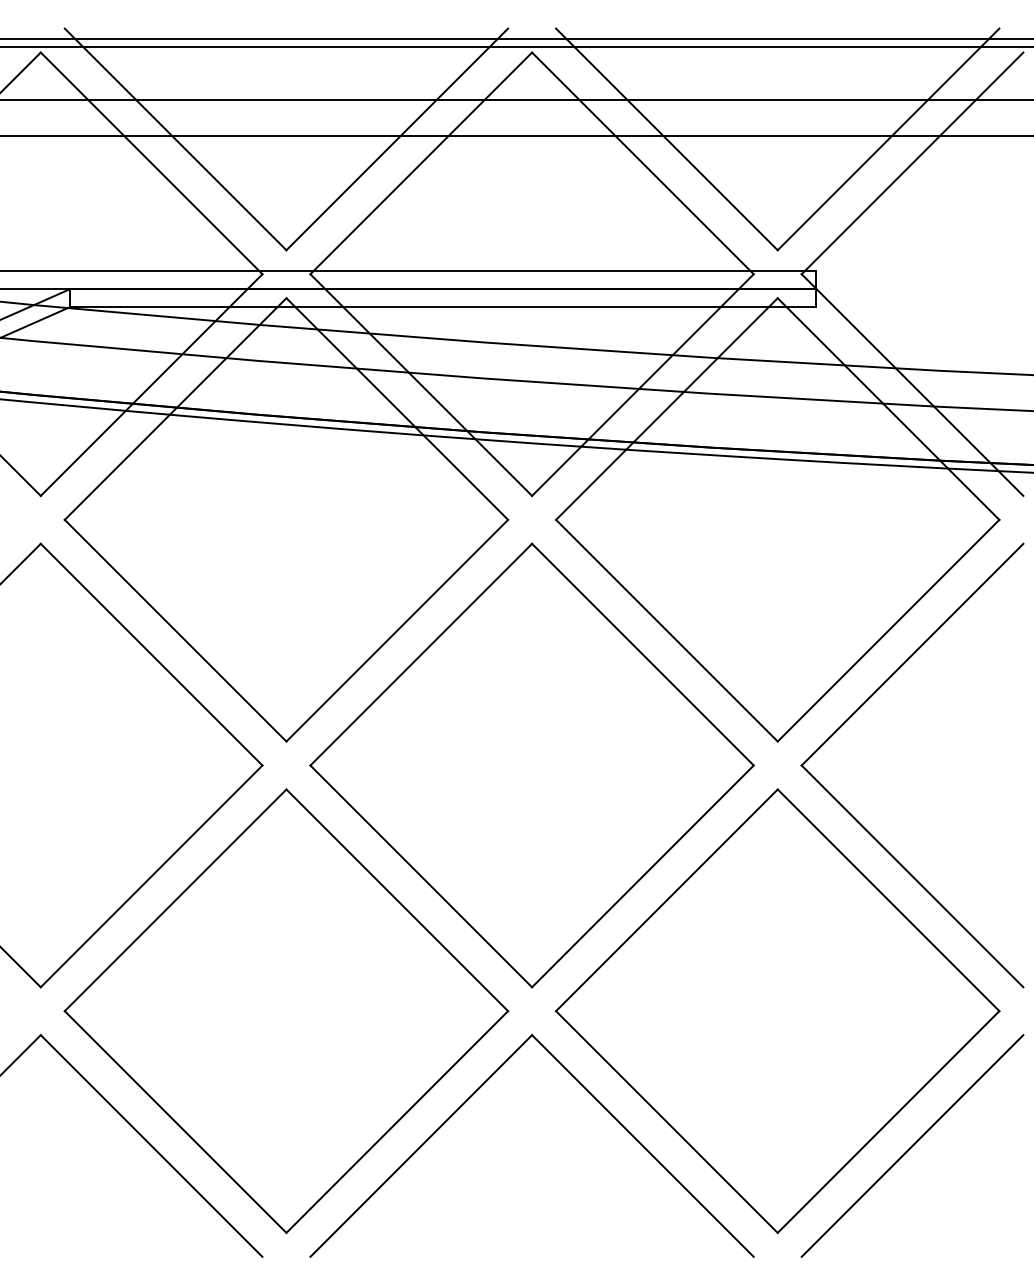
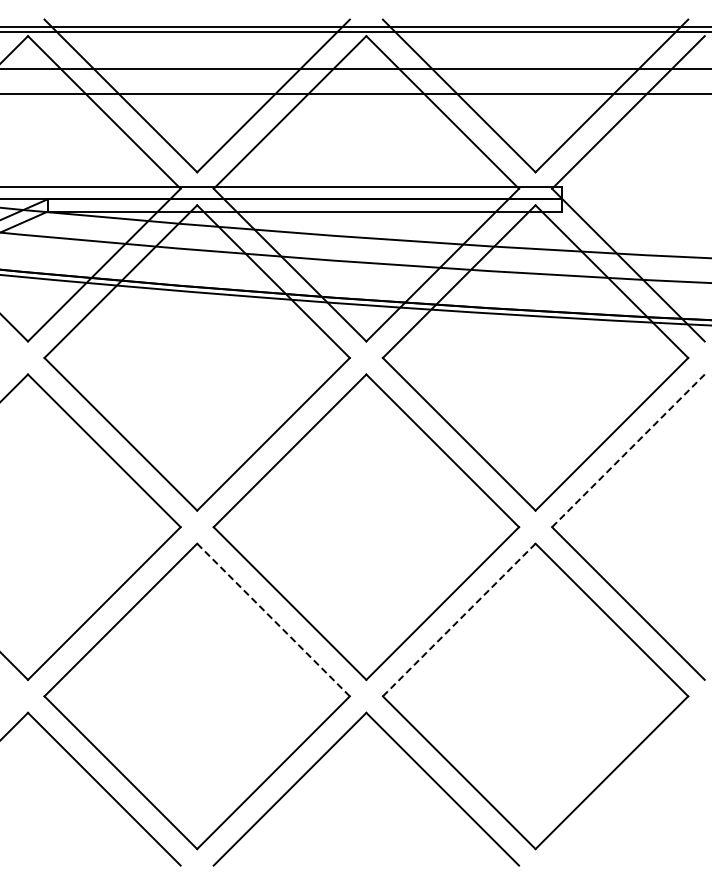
line: (912, 654) -> (628, 450), solid -> dashed
line: (397, 901) -> (273, 620), solid -> dashed
line: (667, 901) -> (459, 620), solid -> dashed
line: (912, 1144) -> (628, 788), removed

